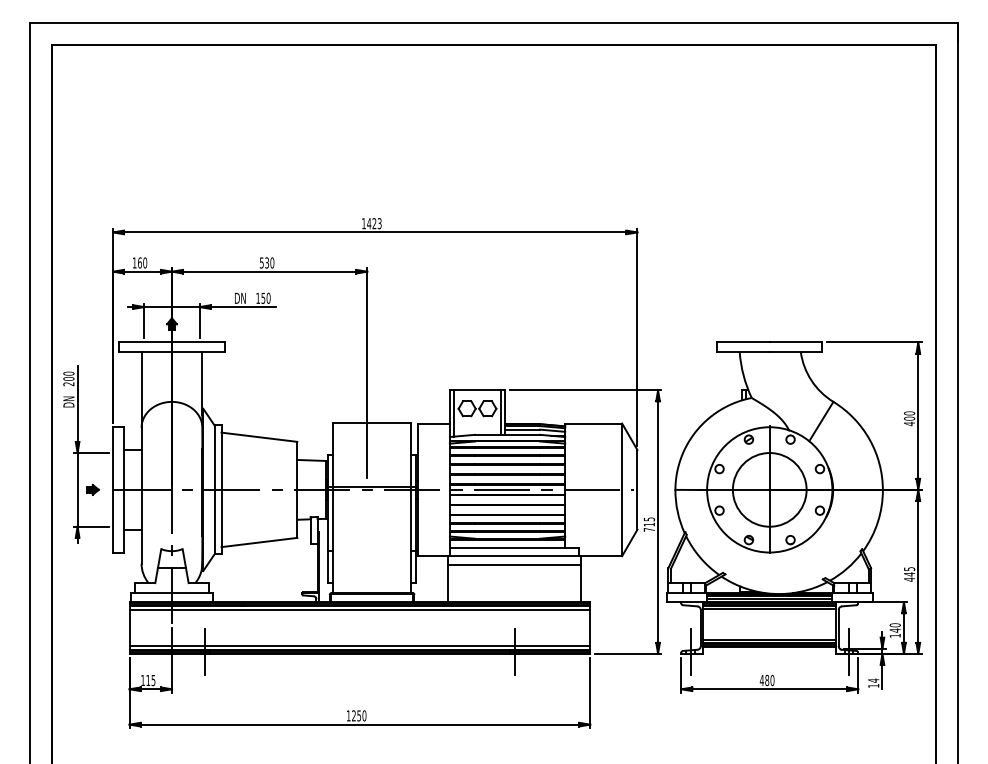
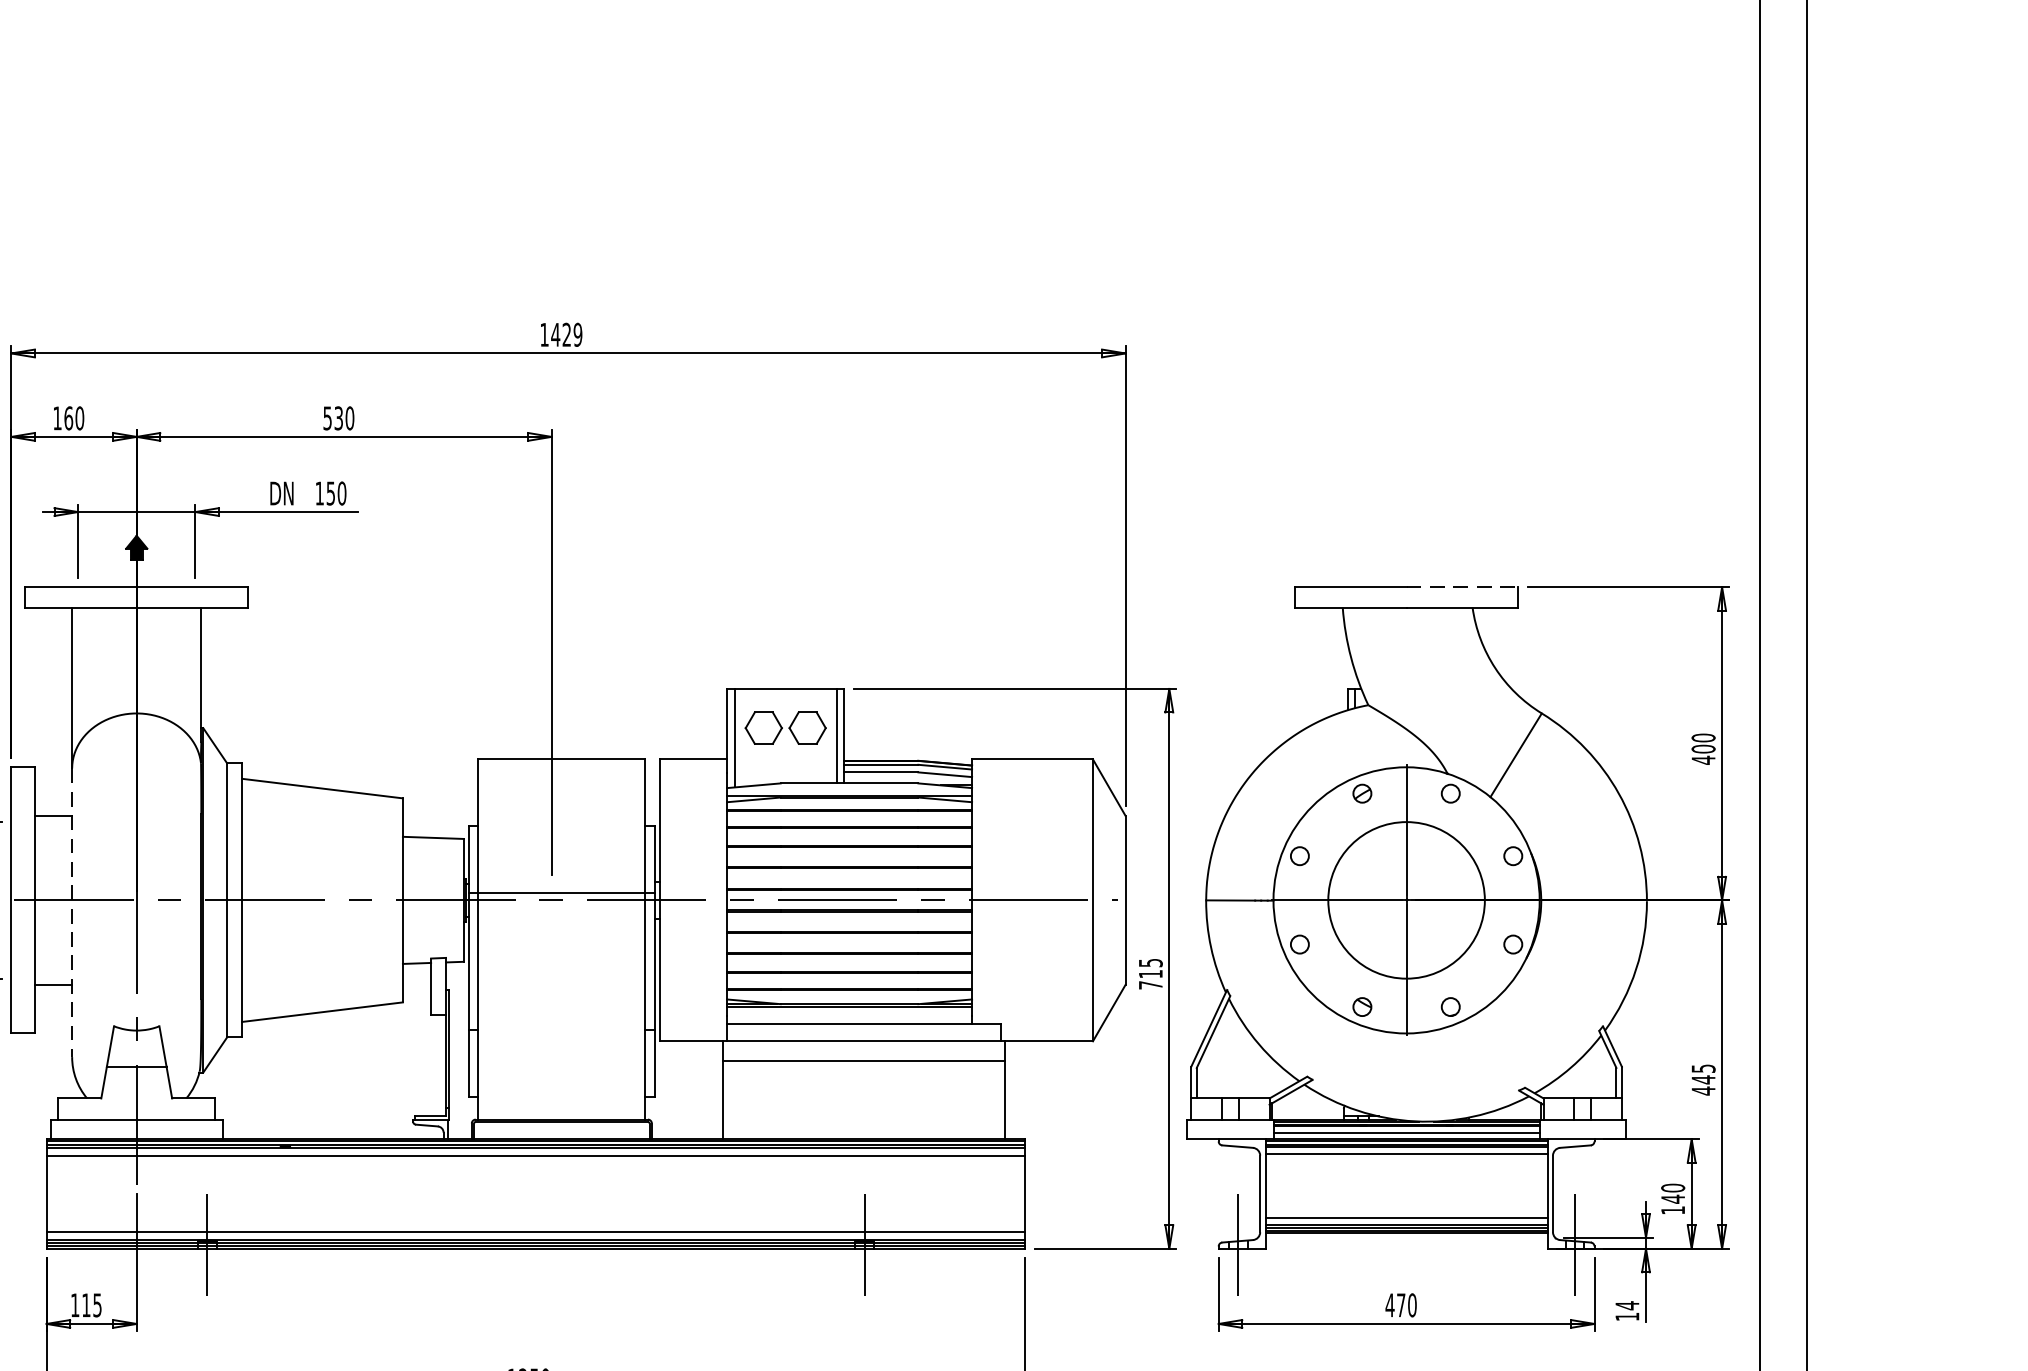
text: (379, 223) -> (577, 334), 1423 -> 1429
line: (796, 342) -> (1463, 587), solid -> dashed
line: (141, 495) -> (71, 912), solid -> dashed
text: (767, 680) -> (1401, 1305), 480 -> 470

